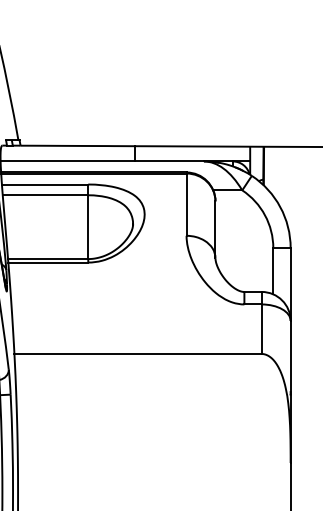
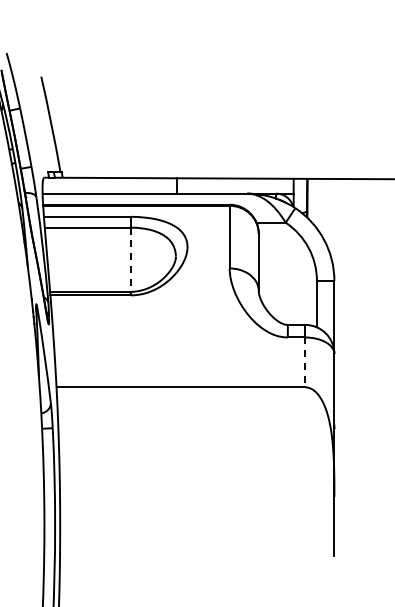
line: (87, 227) -> (130, 260), solid -> dashed
line: (261, 329) -> (305, 362), solid -> dashed

